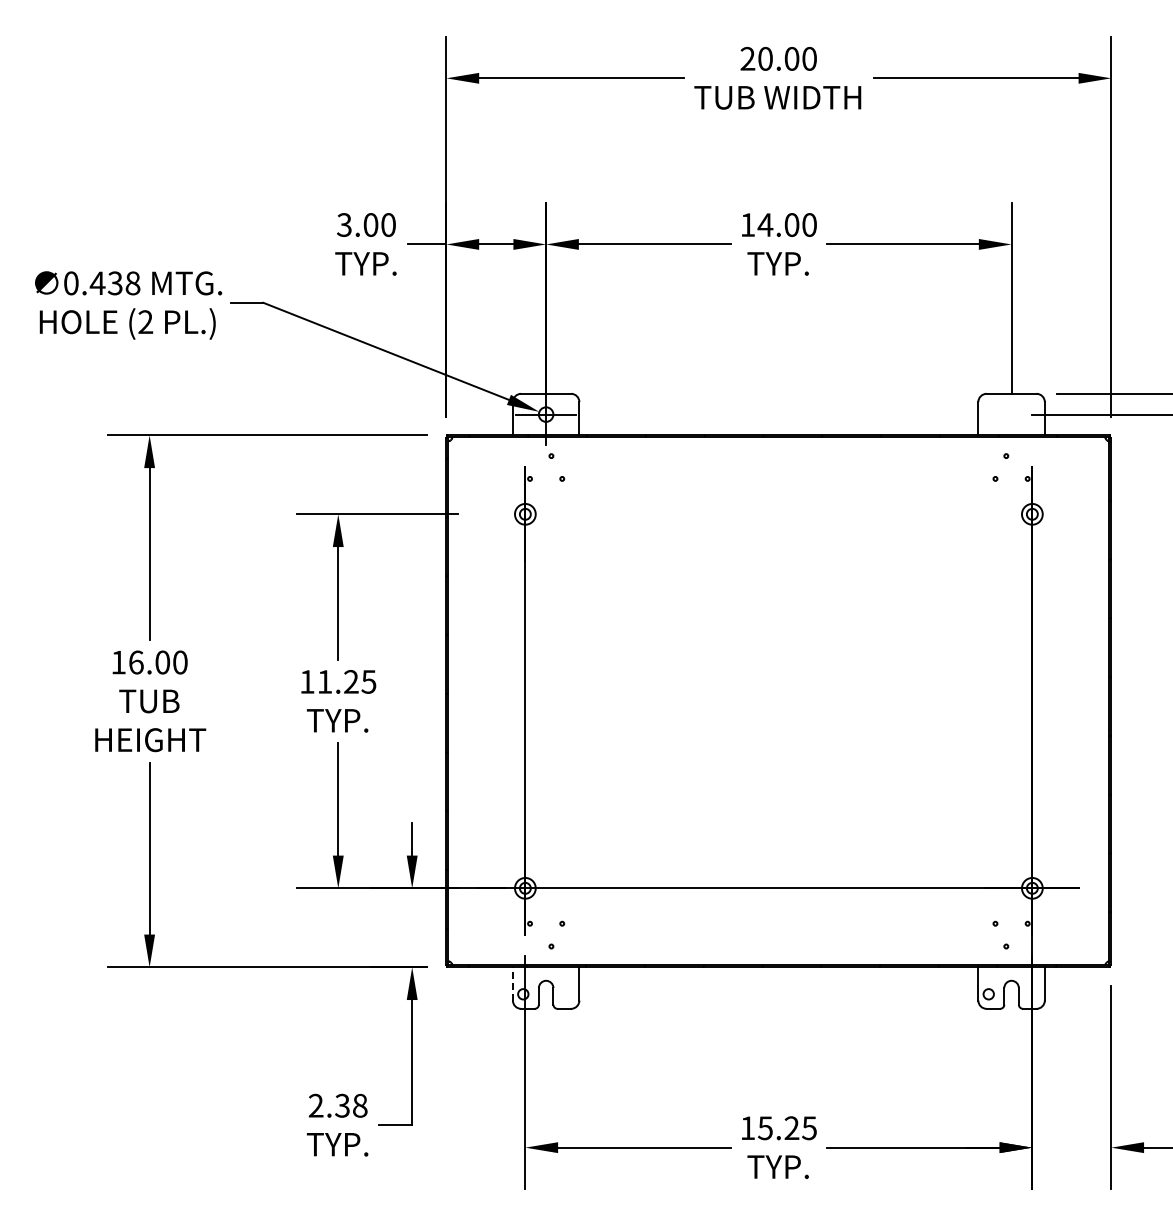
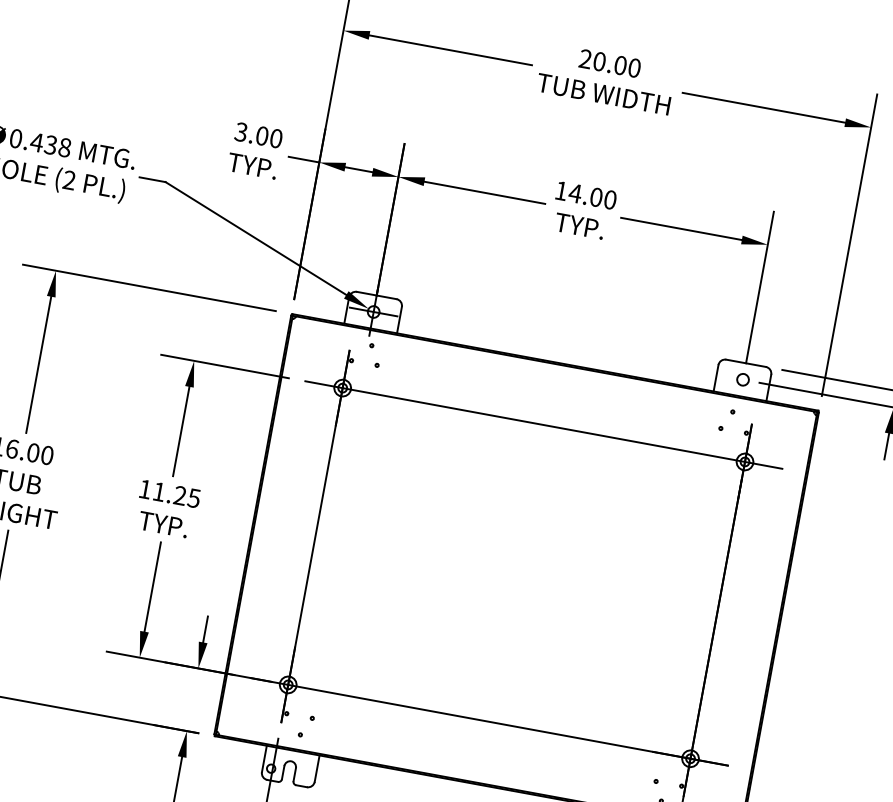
circle: (1011, 414) -> (742, 379), added
line: (778, 514) -> (543, 425), added
line: (512, 983) -> (264, 758), dashed -> solid

